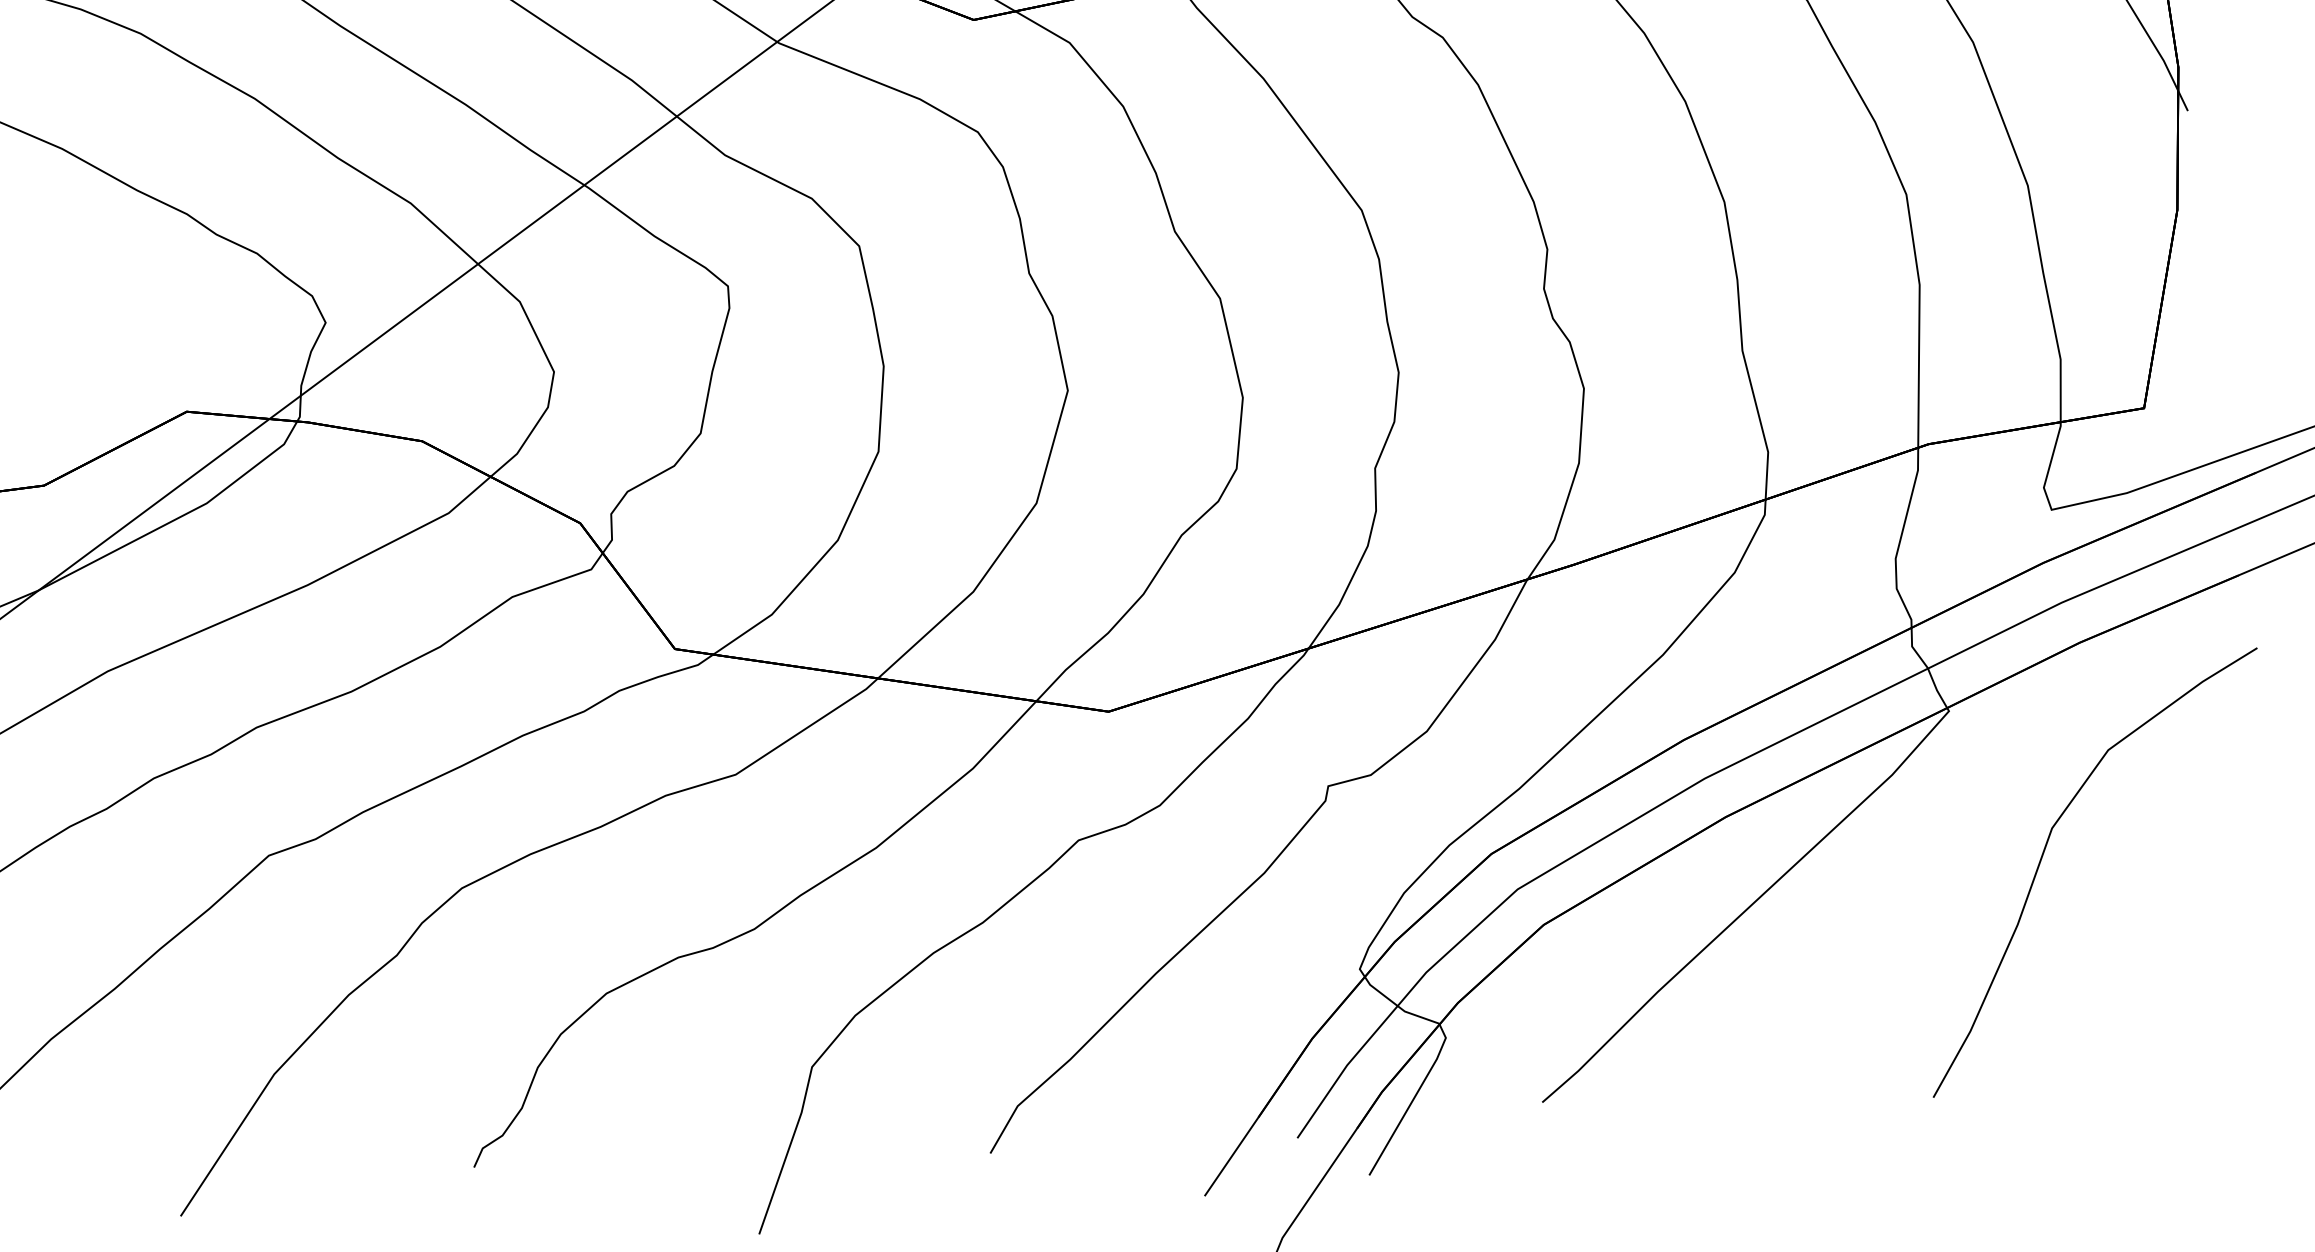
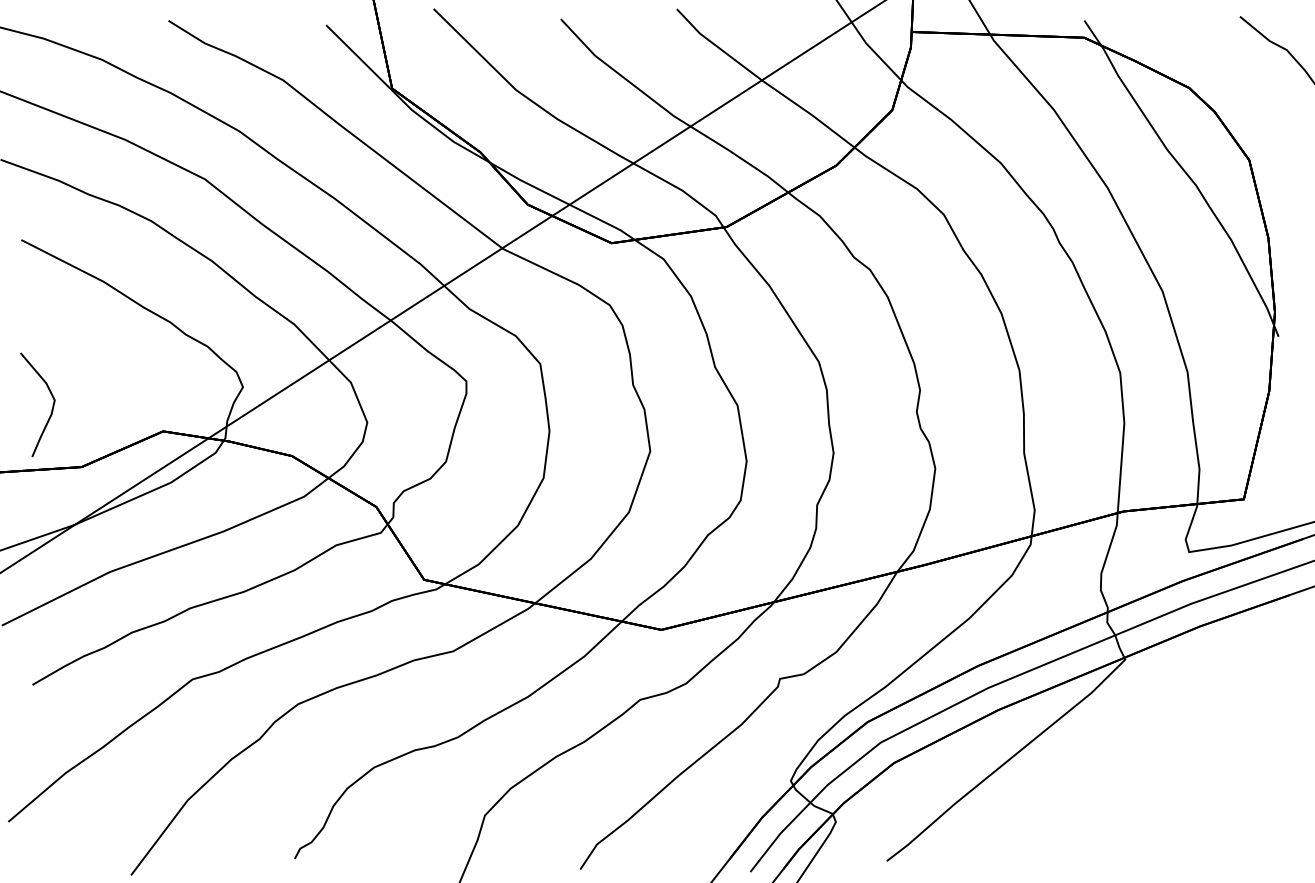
curve: (2045, 853) -> (1173, 741), removed

